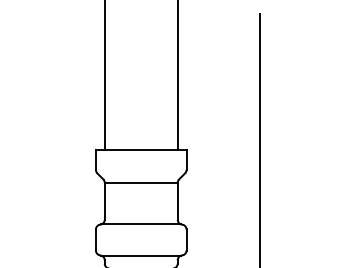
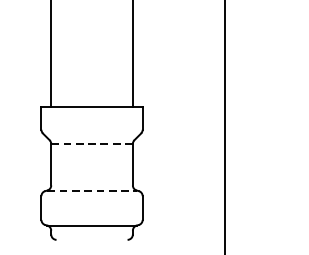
line: (141, 182) -> (92, 143), solid -> dashed
line: (141, 224) -> (92, 190), solid -> dashed

